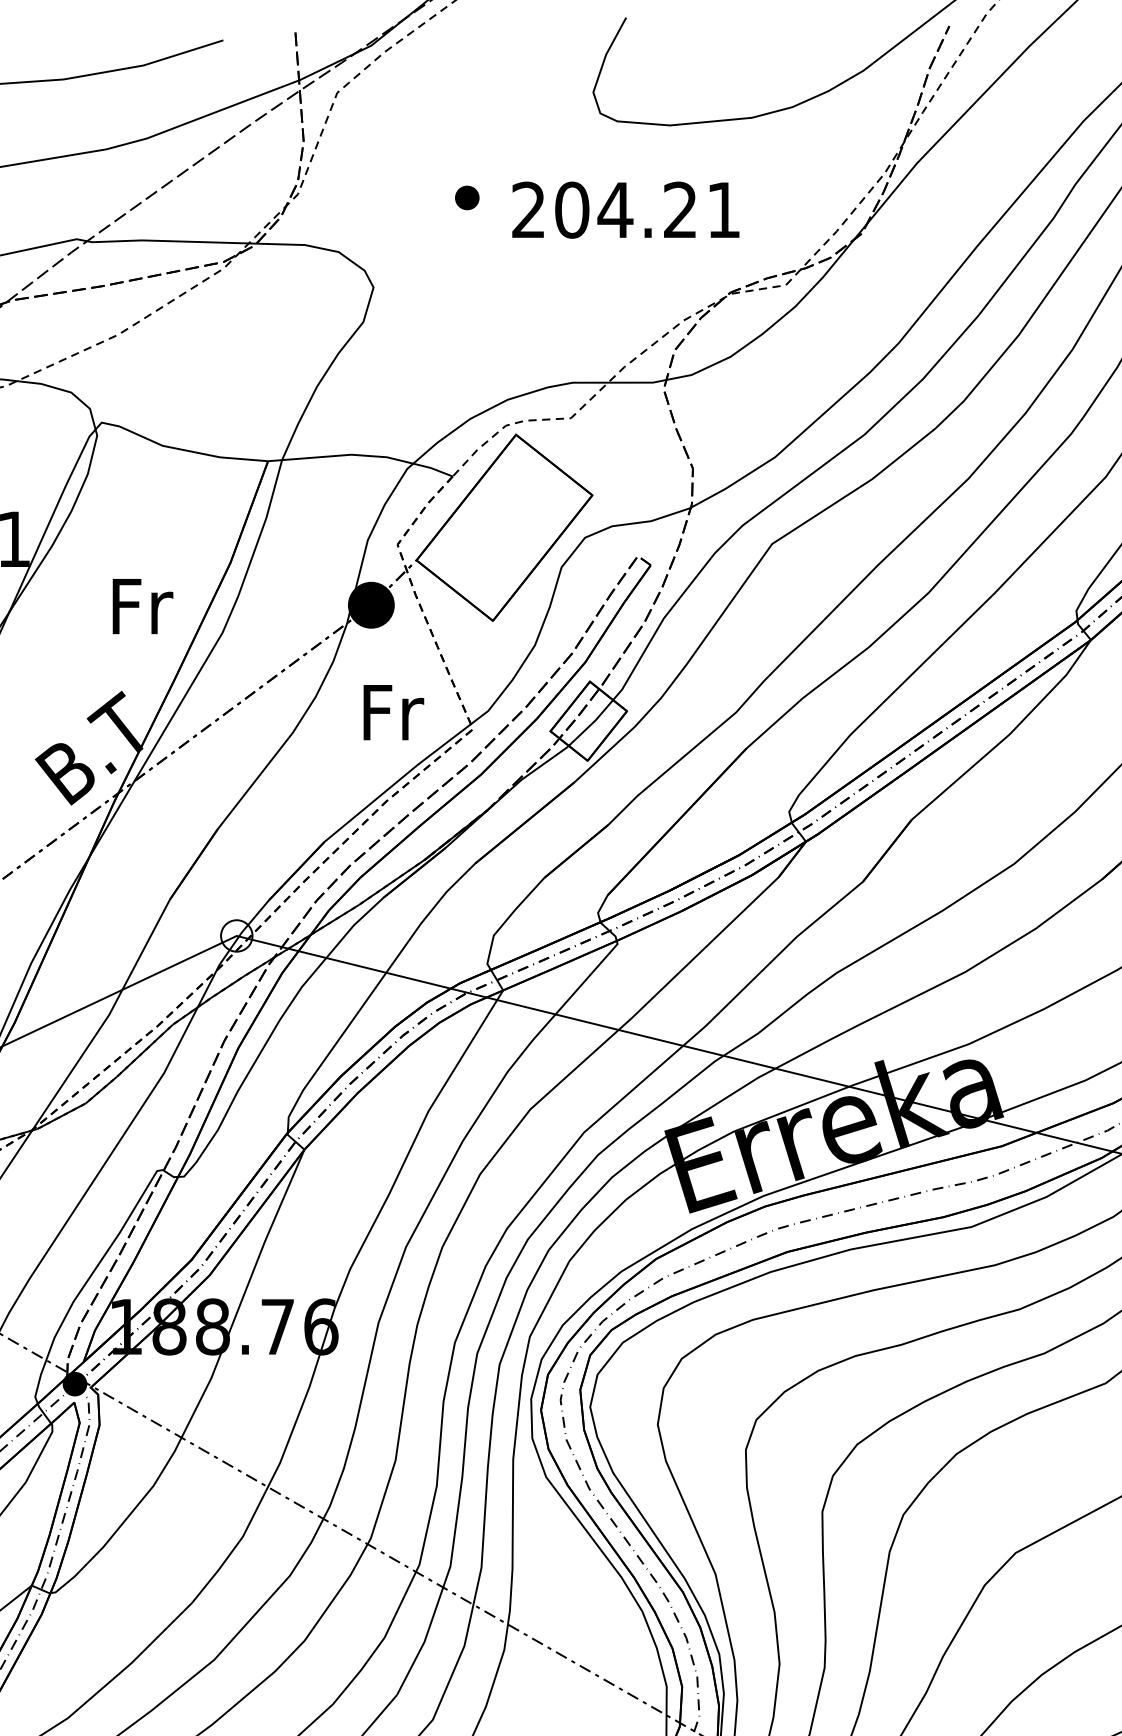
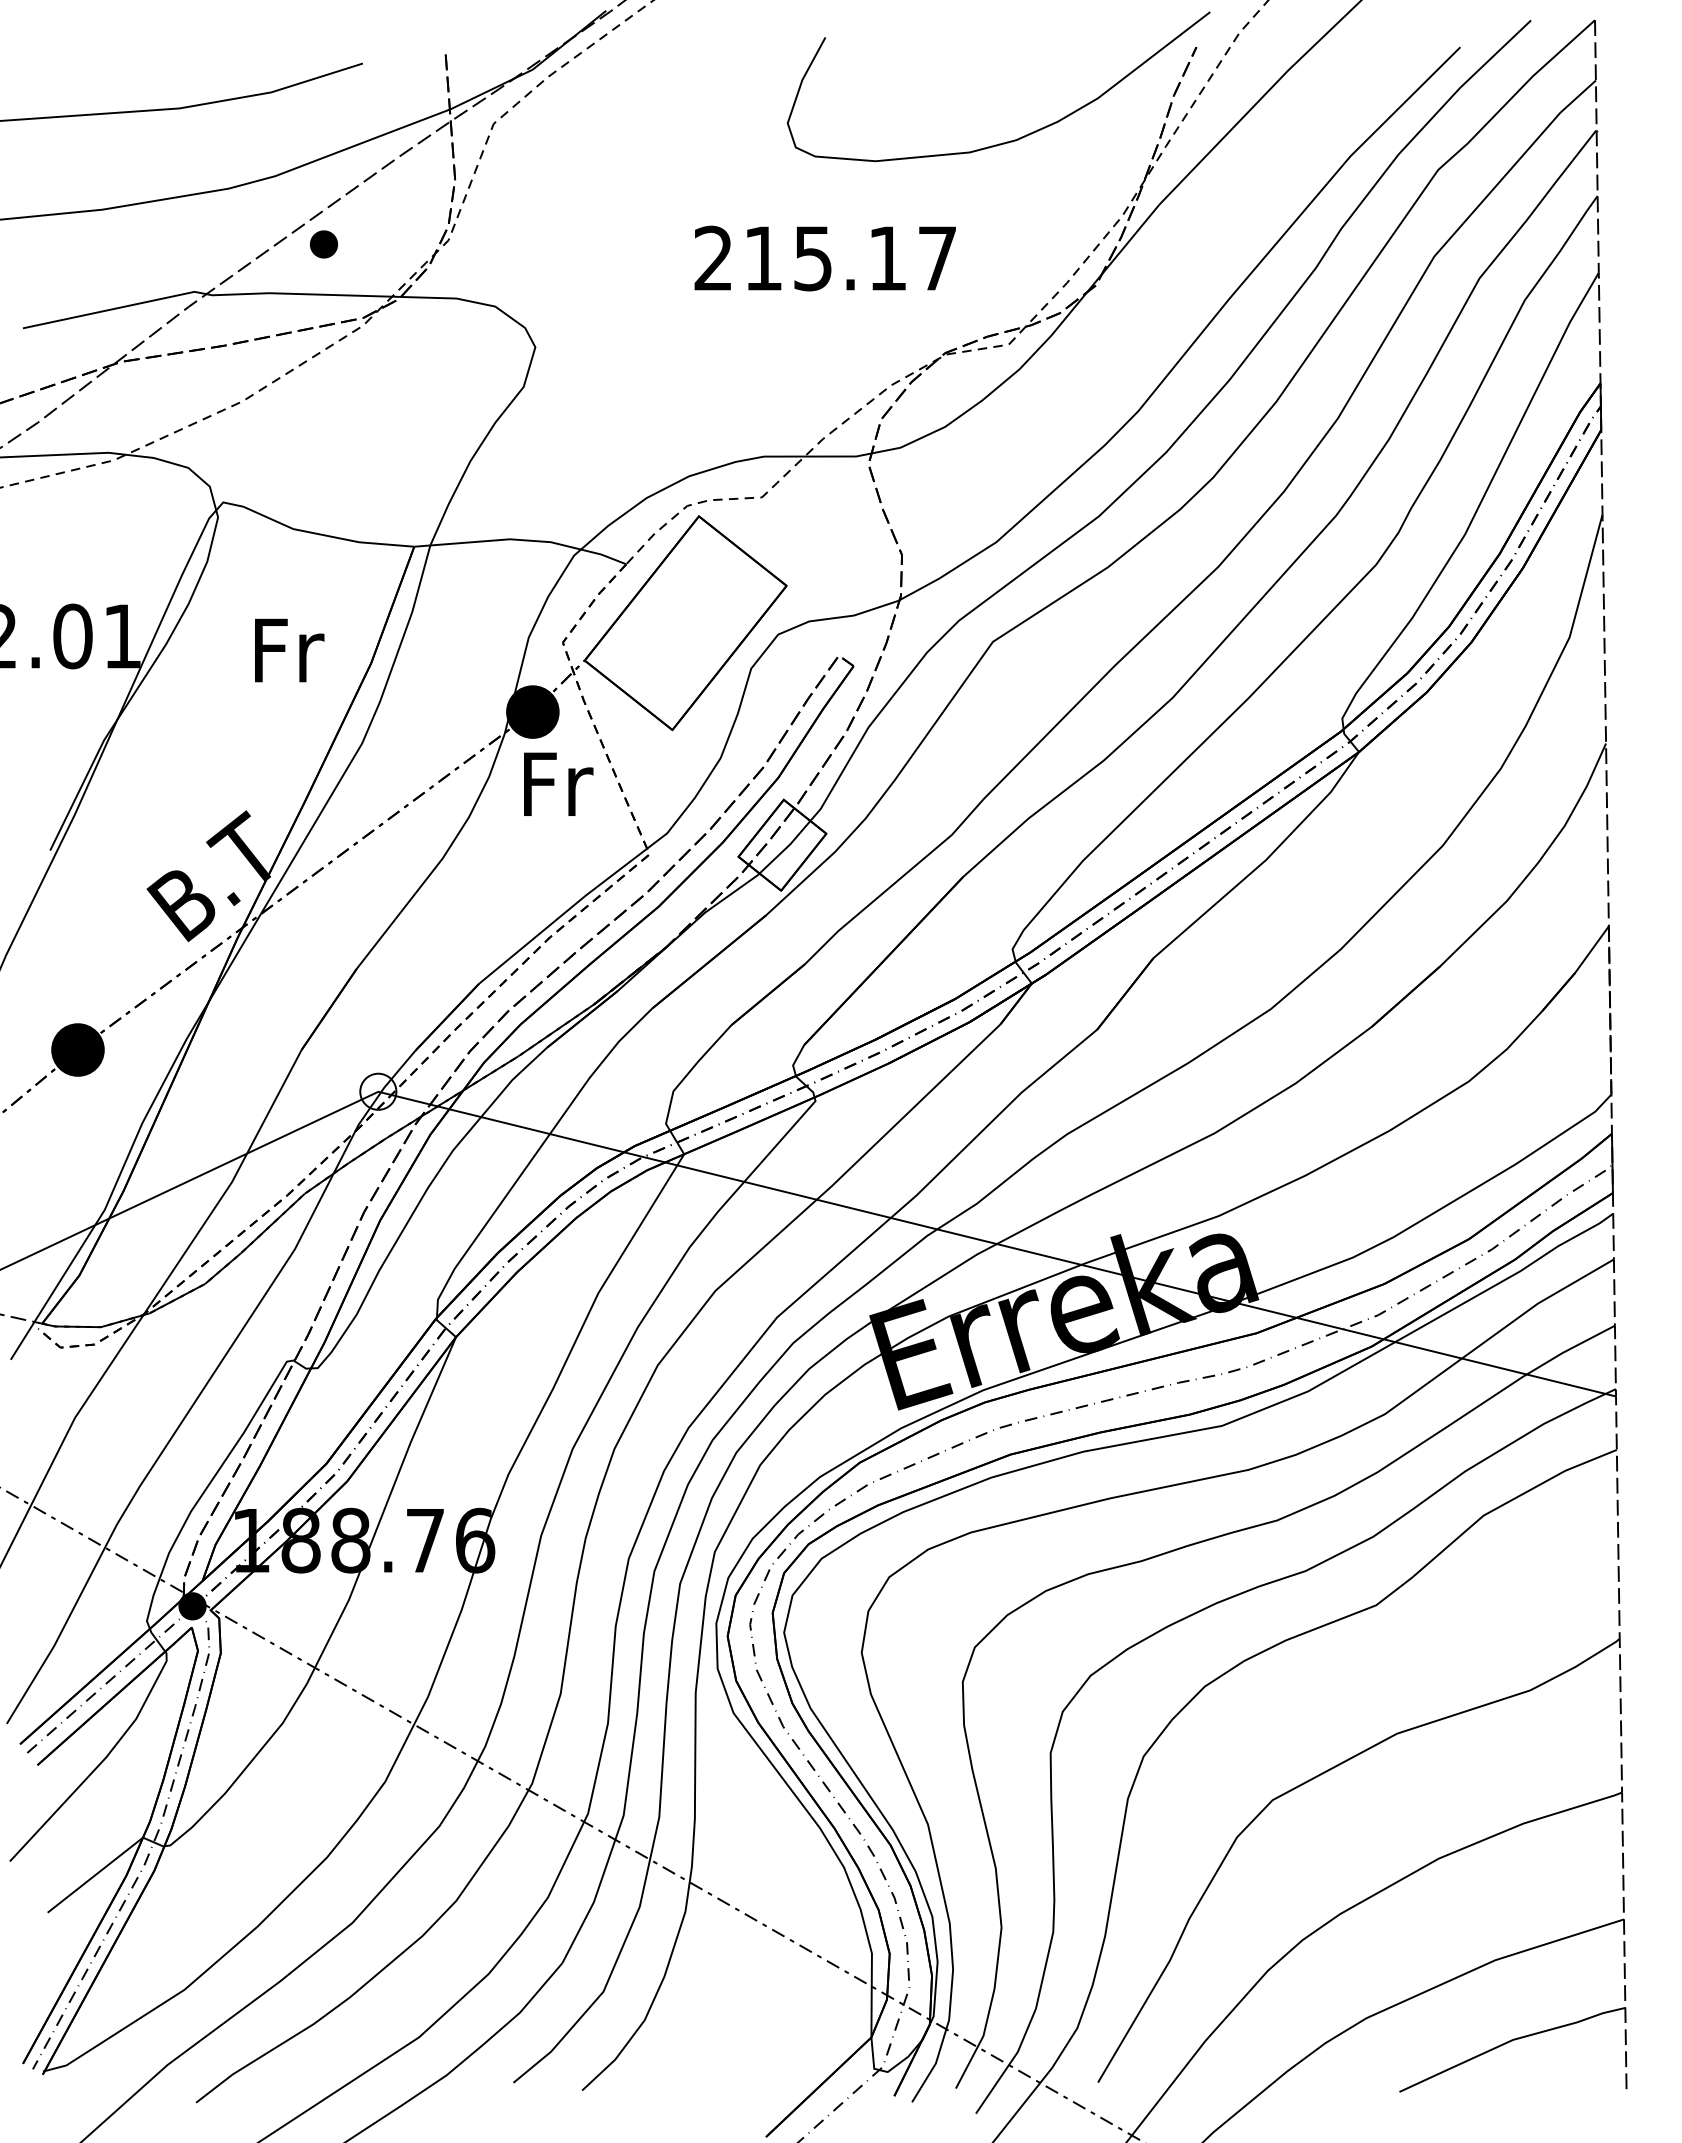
part: (466, 197) -> (323, 244), moved
text: (647, 210) -> (849, 258), 204.21 -> 215.17
text: (142, 606) -> (289, 650), moved
text: (393, 711) -> (558, 783), moved

